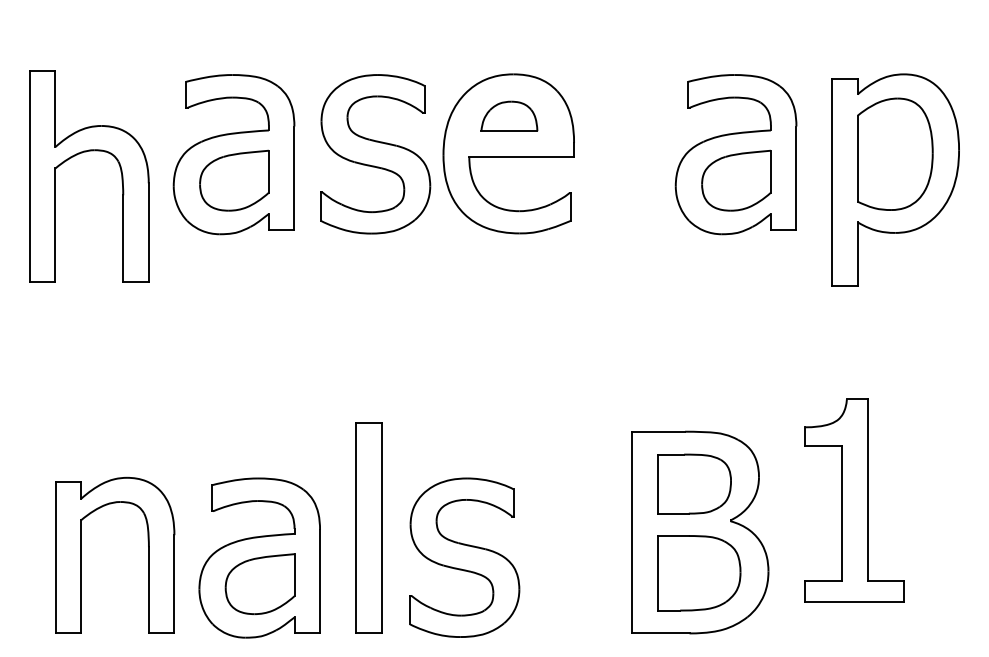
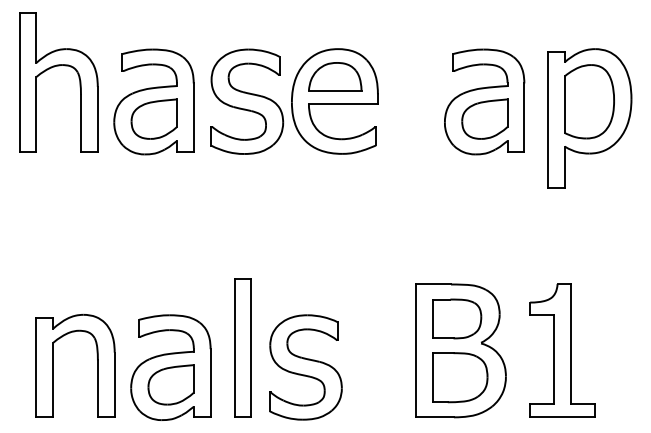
part: (509, 115) -> (335, 76), size x1.43
part: (83, 153) -> (54, 67), moved
part: (854, 500) -> (562, 350), moved

